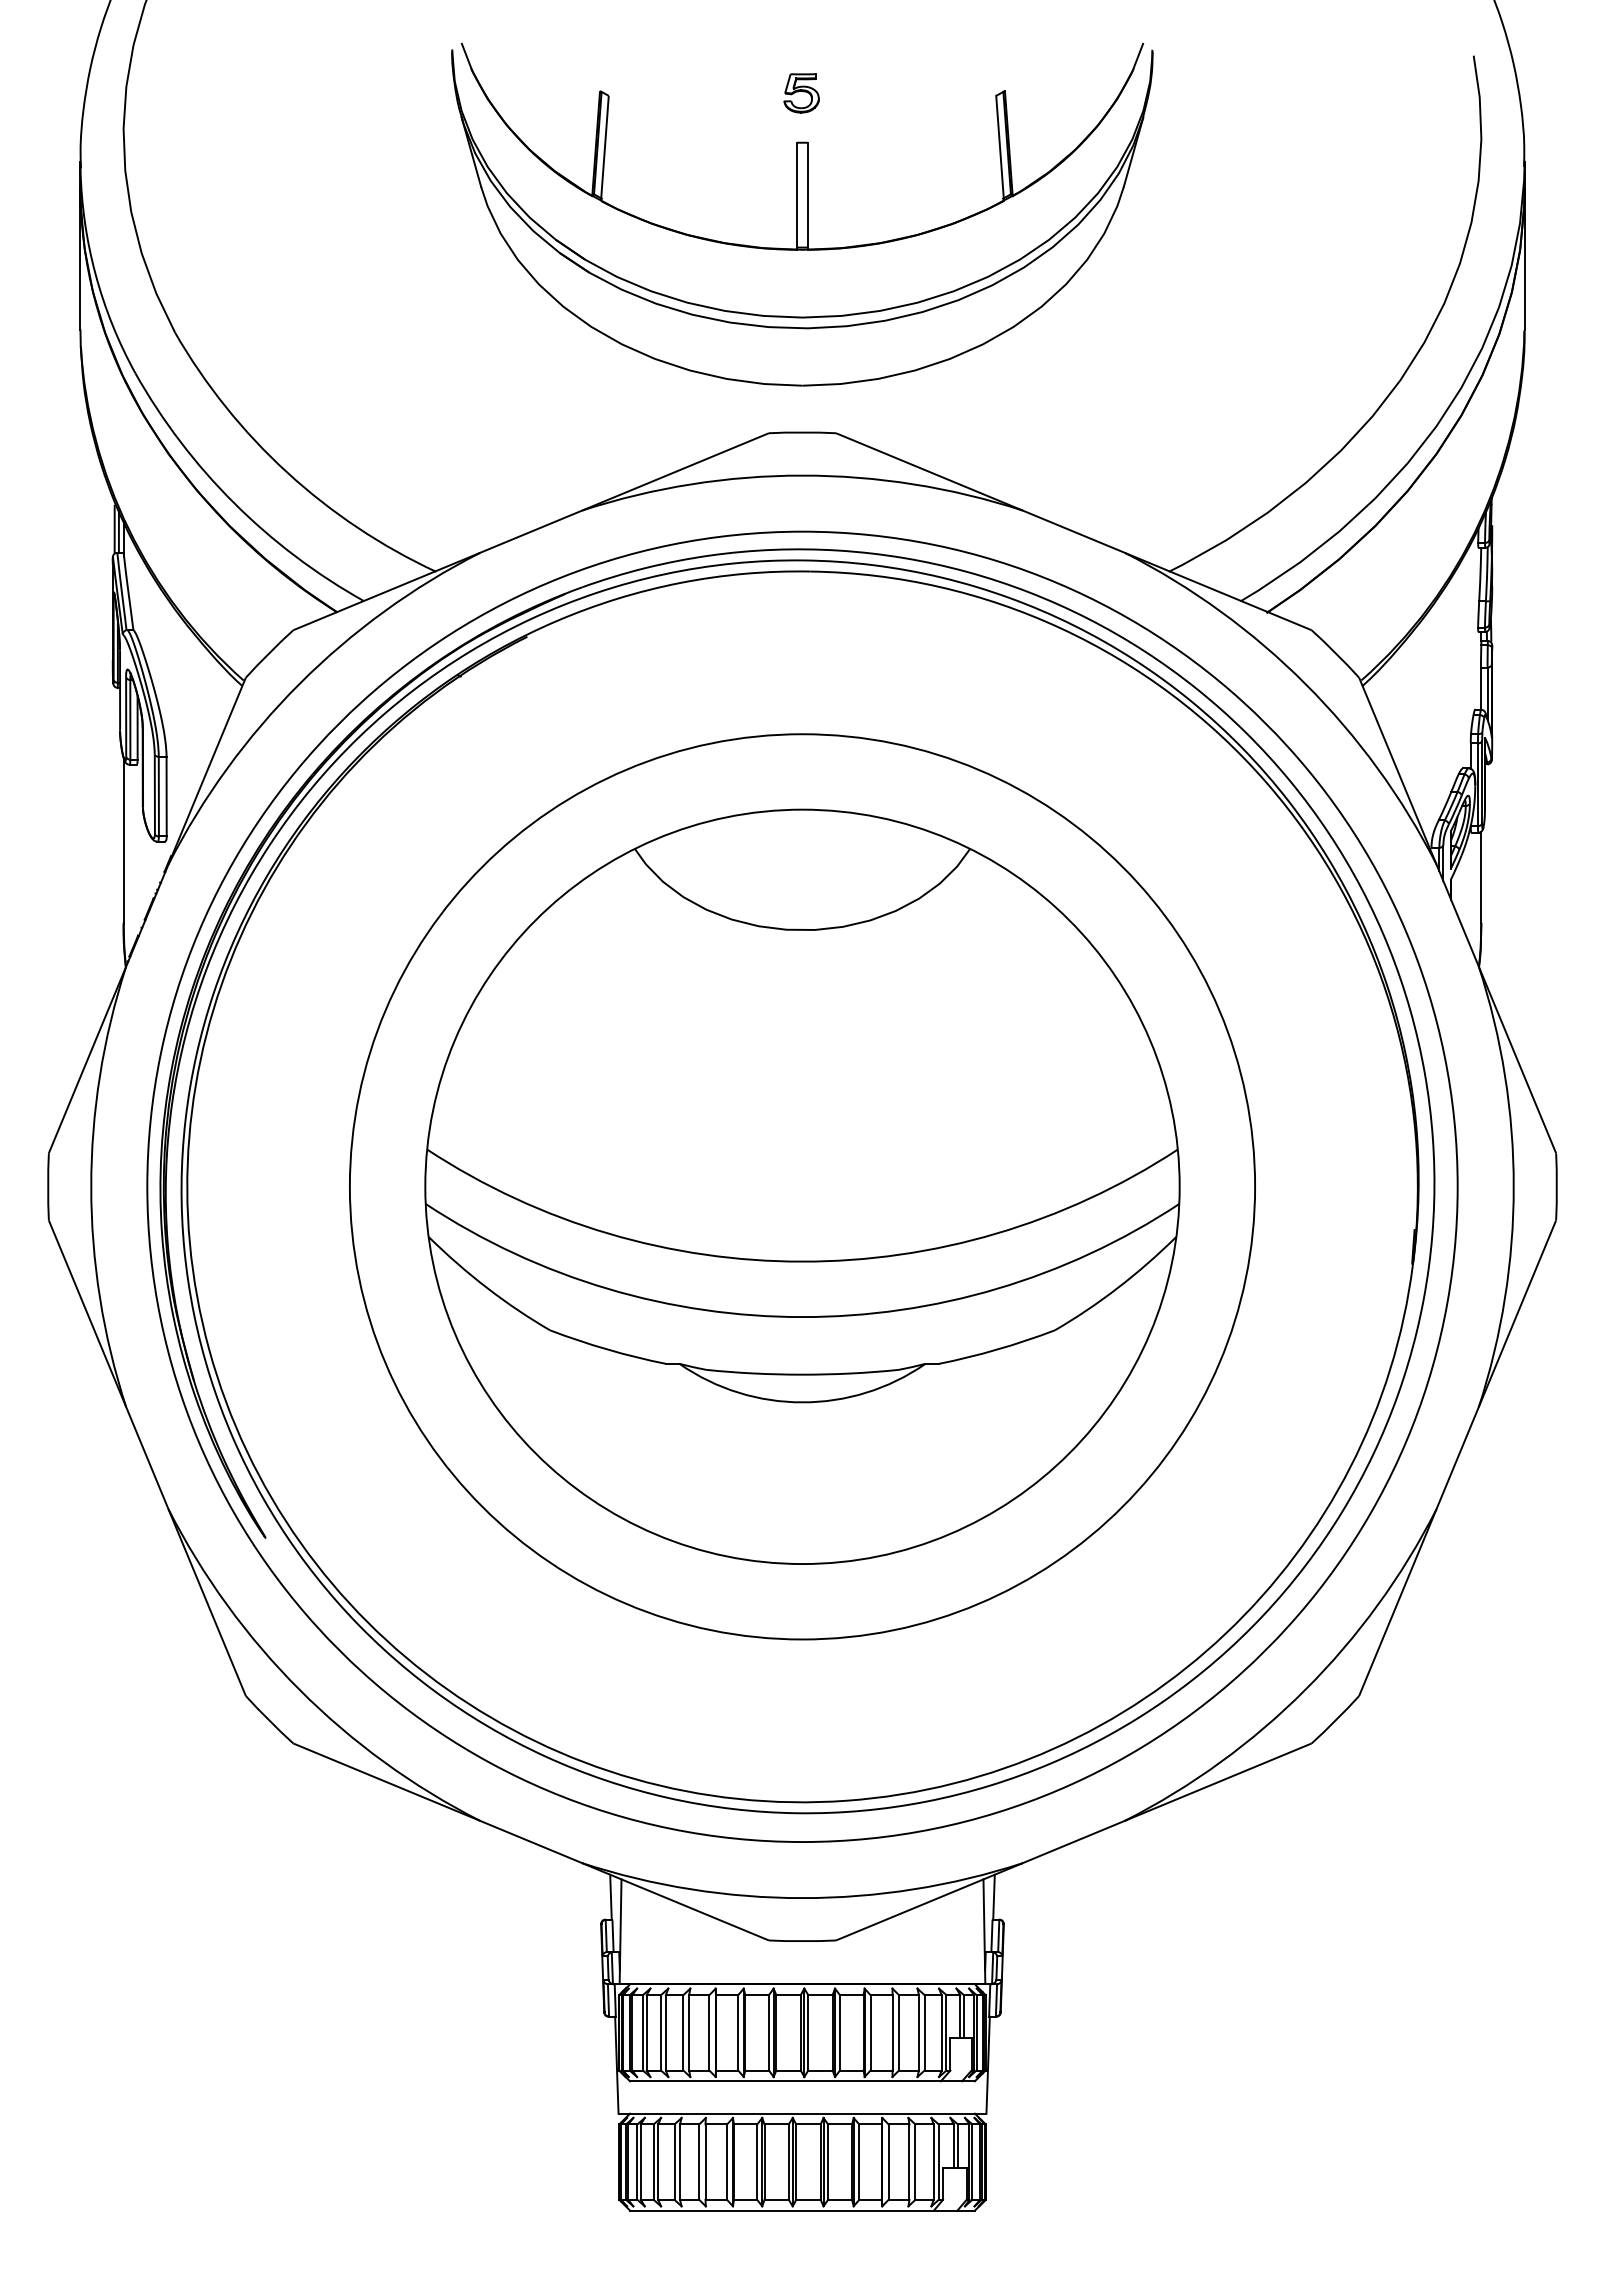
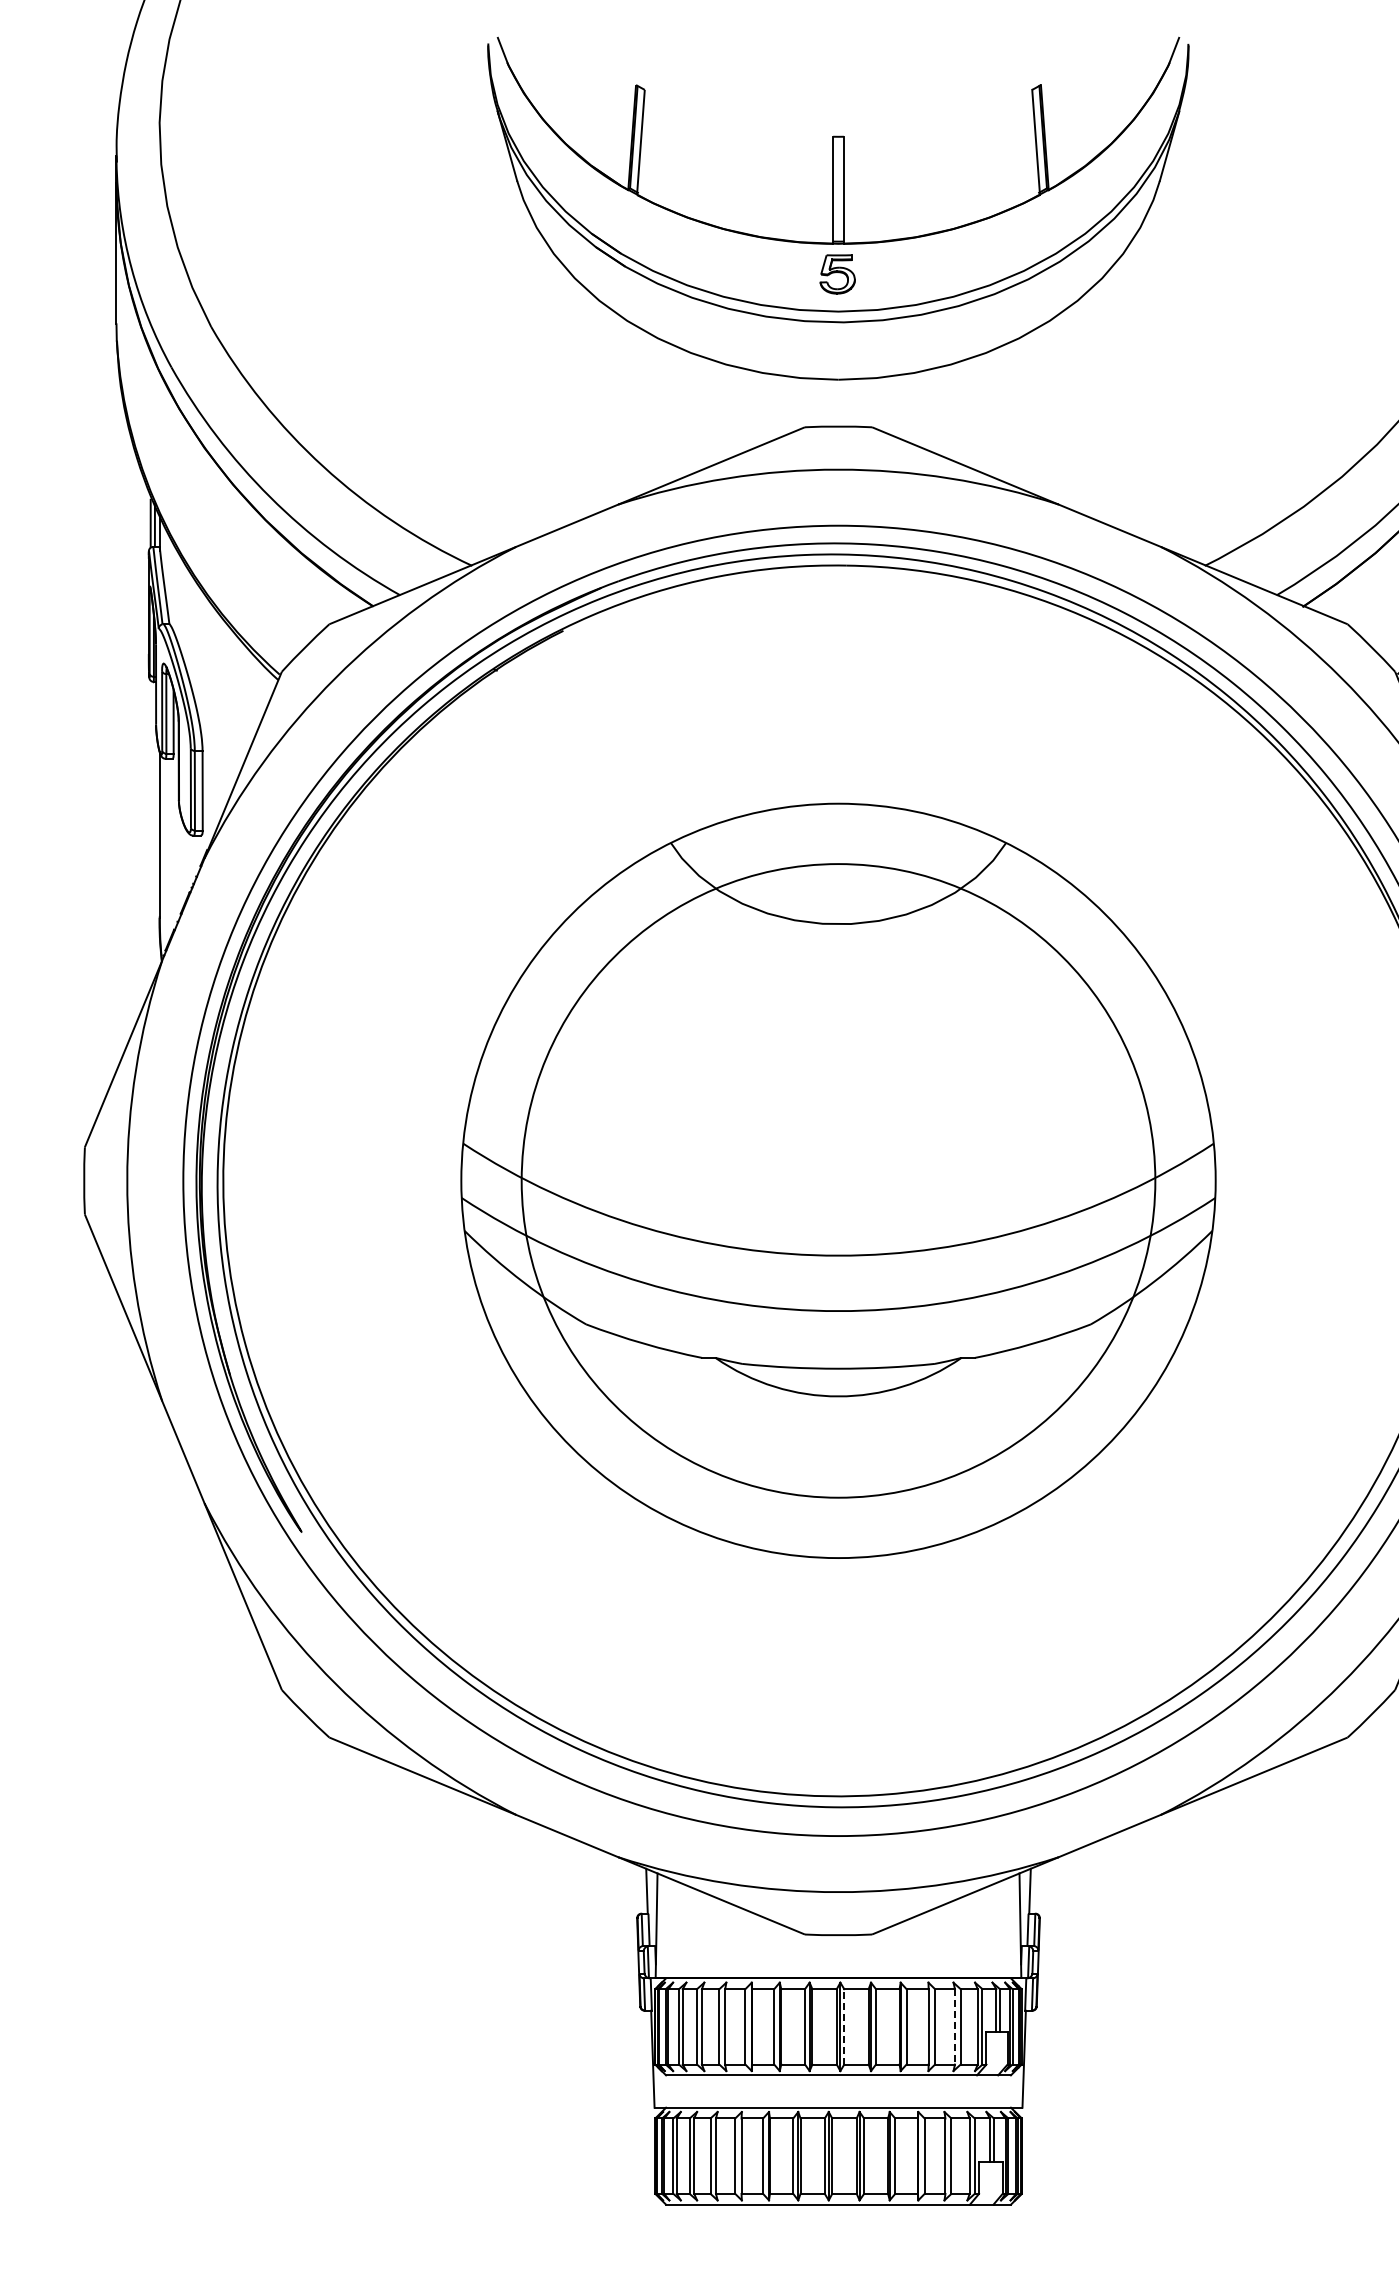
part: (801, 93) -> (837, 274), moved
circle: (802, 1186) -> (838, 1180), size x0.7
line: (808, 2032) -> (844, 2026), solid -> dashed
line: (918, 2032) -> (954, 2026), solid -> dashed

